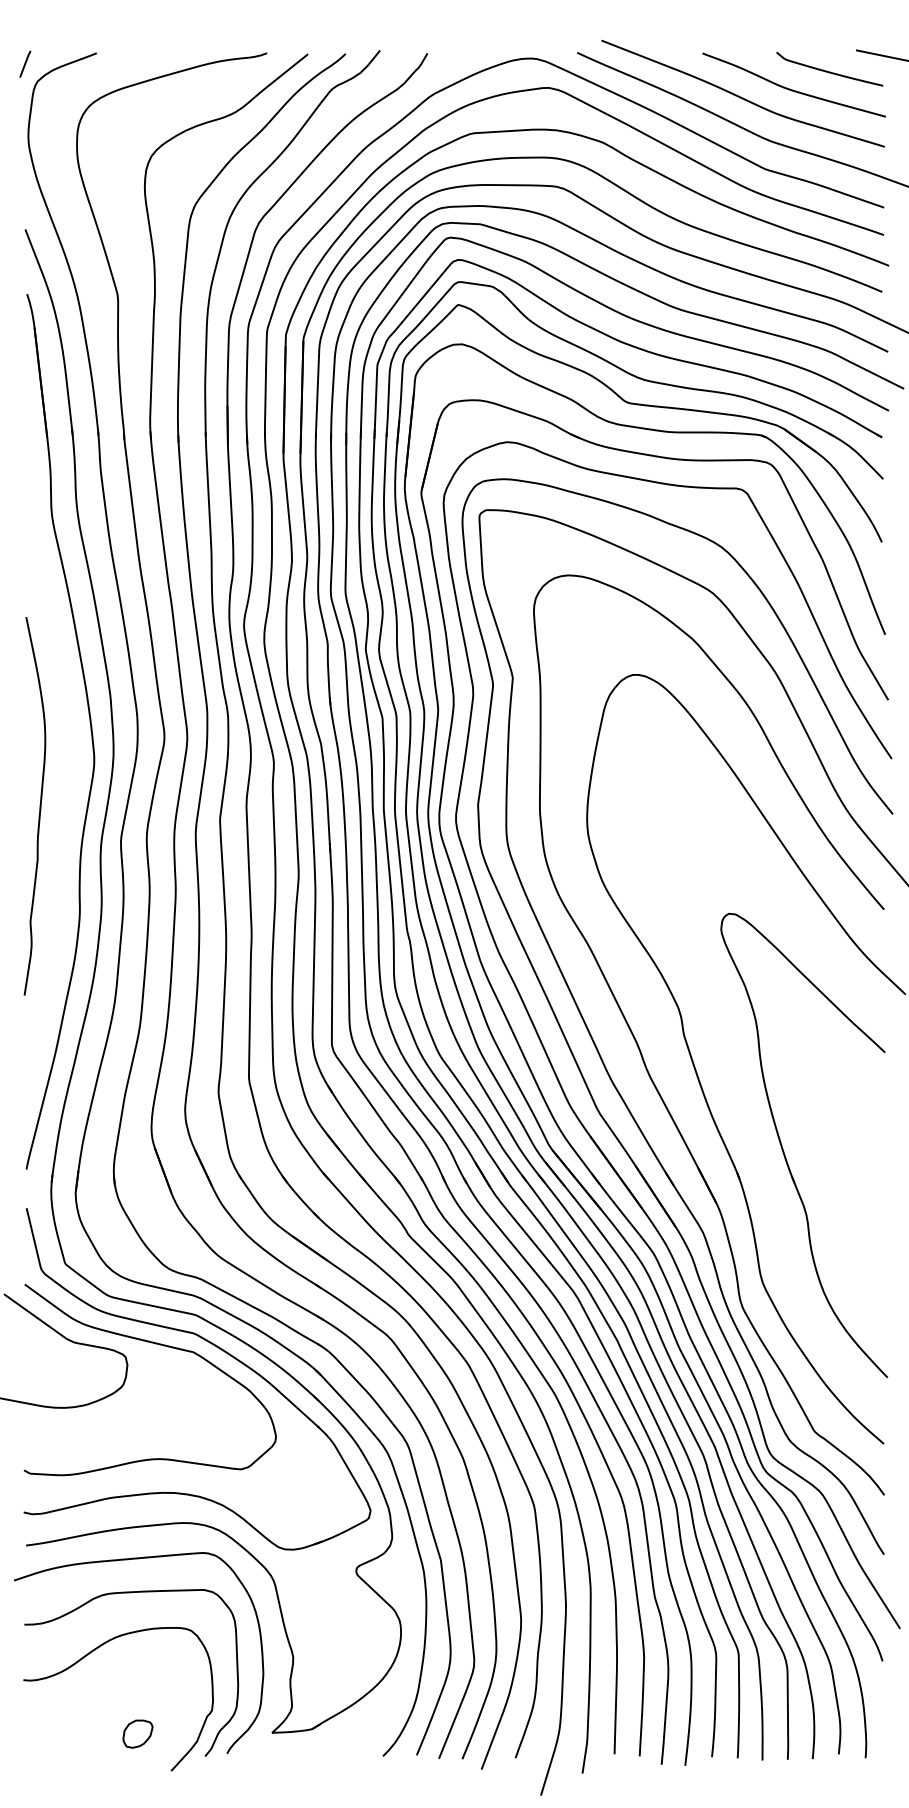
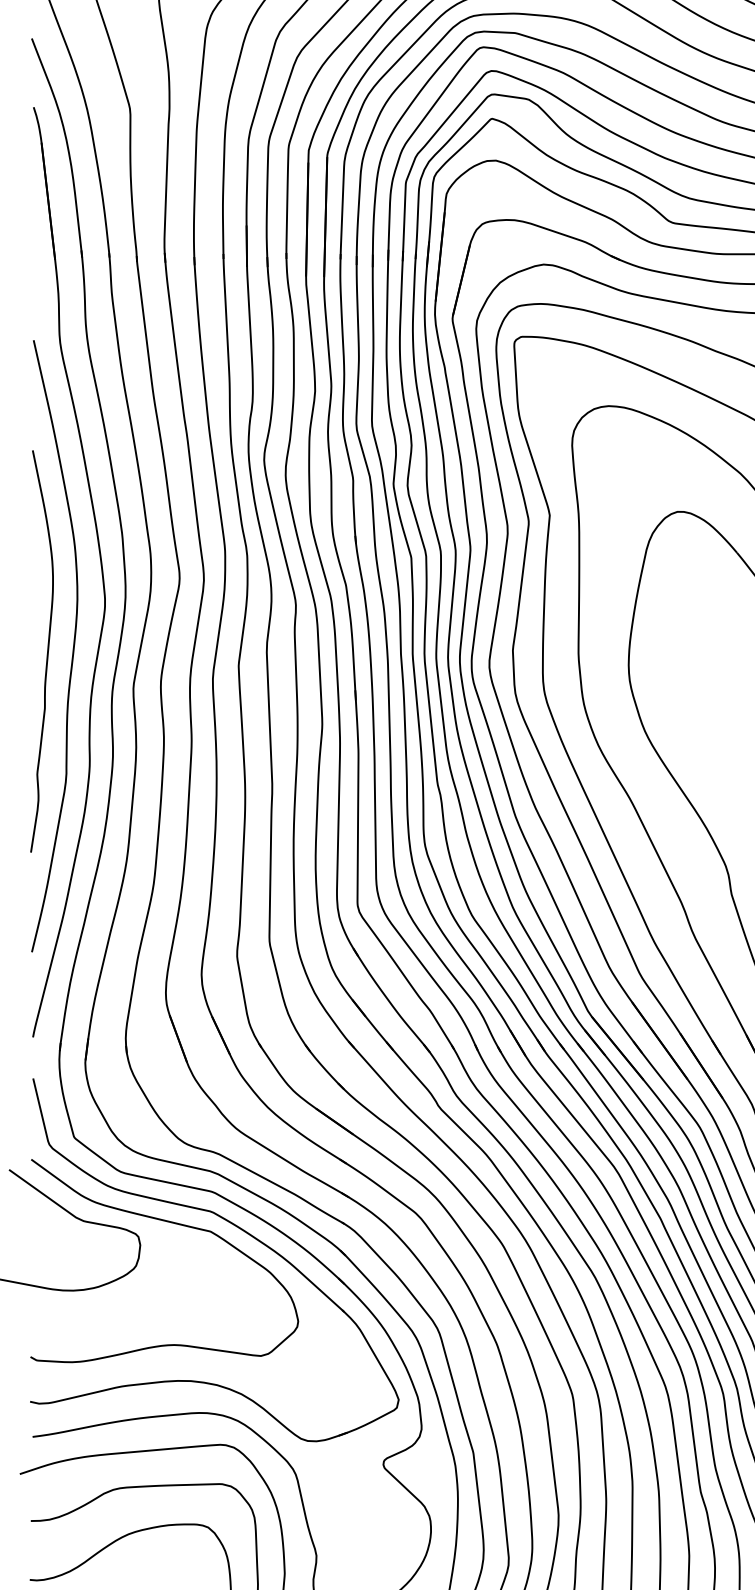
curve: (63, 803) -> (72, 648), added

